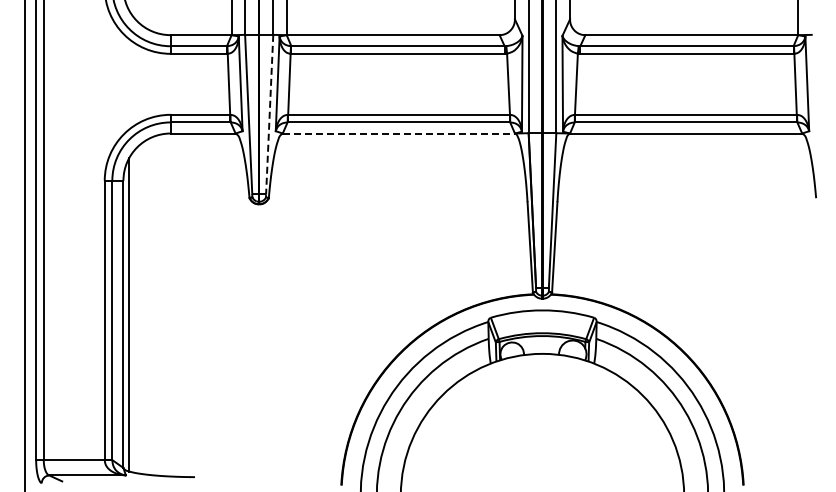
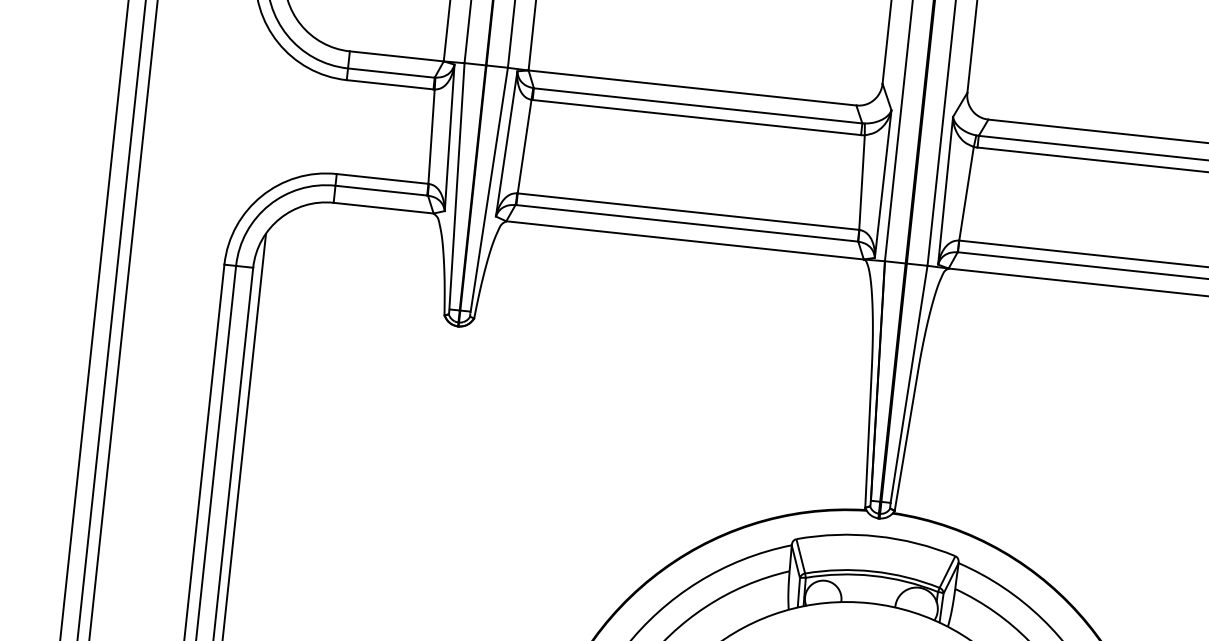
line: (269, 114) -> (488, 189), dashed -> solid
line: (399, 133) -> (686, 240), dashed -> solid

